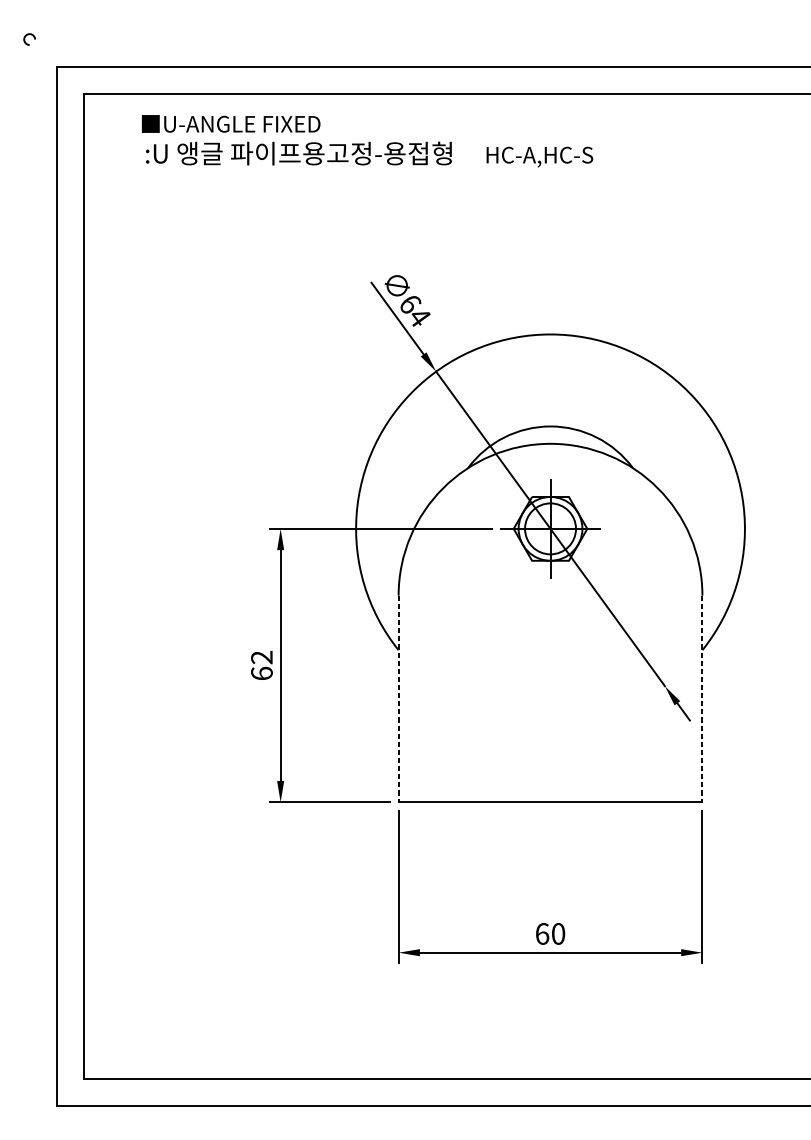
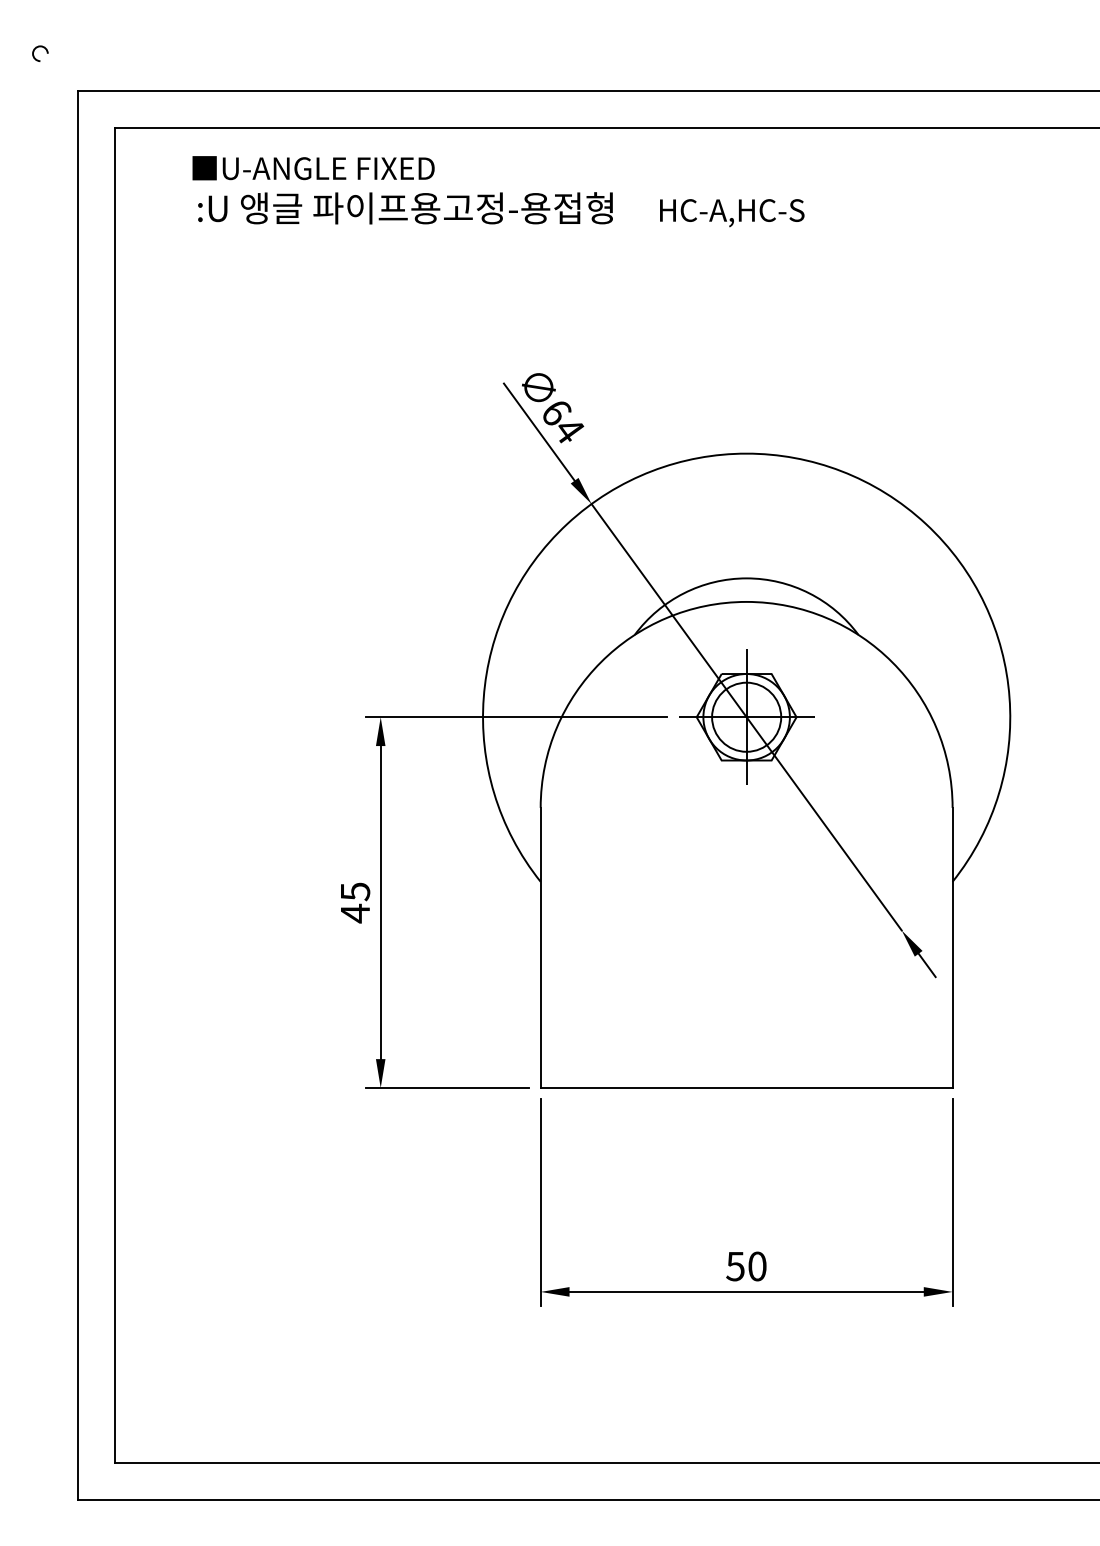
text: (262, 665) -> (355, 902), 62 -> 45
line: (398, 699) -> (540, 948), dashed -> solid
line: (702, 699) -> (952, 948), dashed -> solid
text: (542, 933) -> (735, 1266), 60 -> 50

